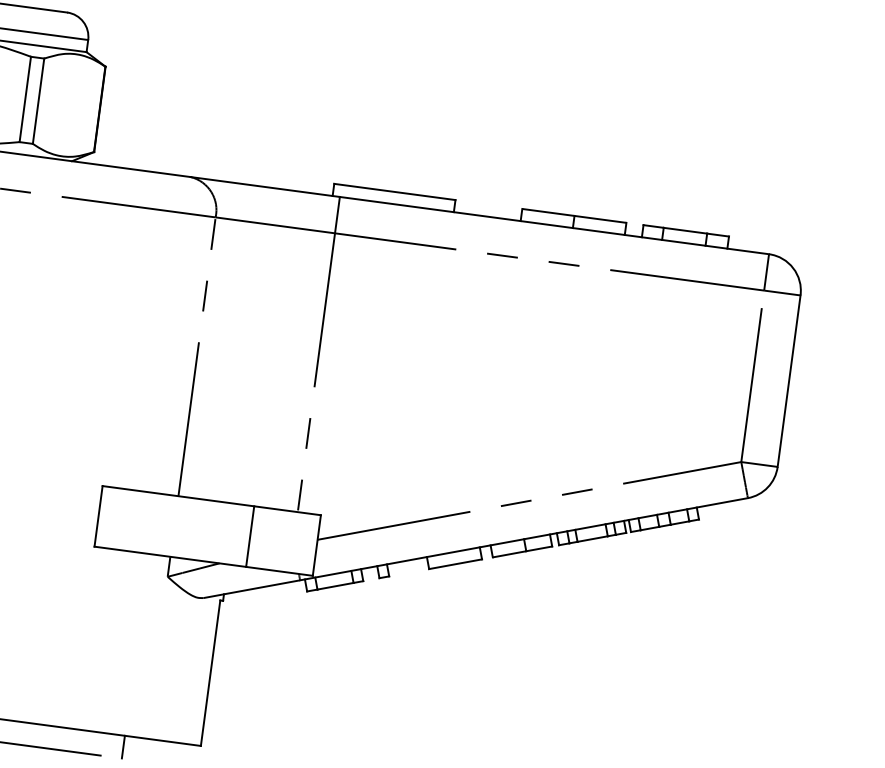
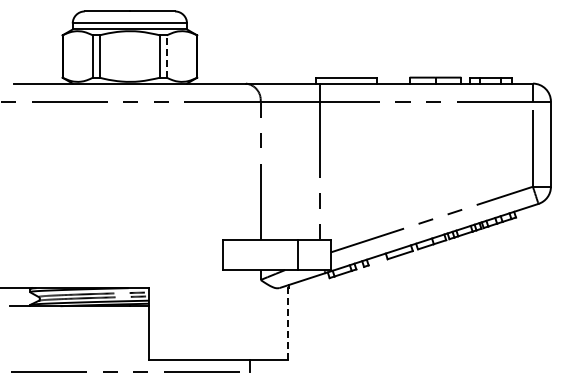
line: (37, 101) -> (166, 56), solid -> dashed
line: (209, 671) -> (287, 323), solid -> dashed

